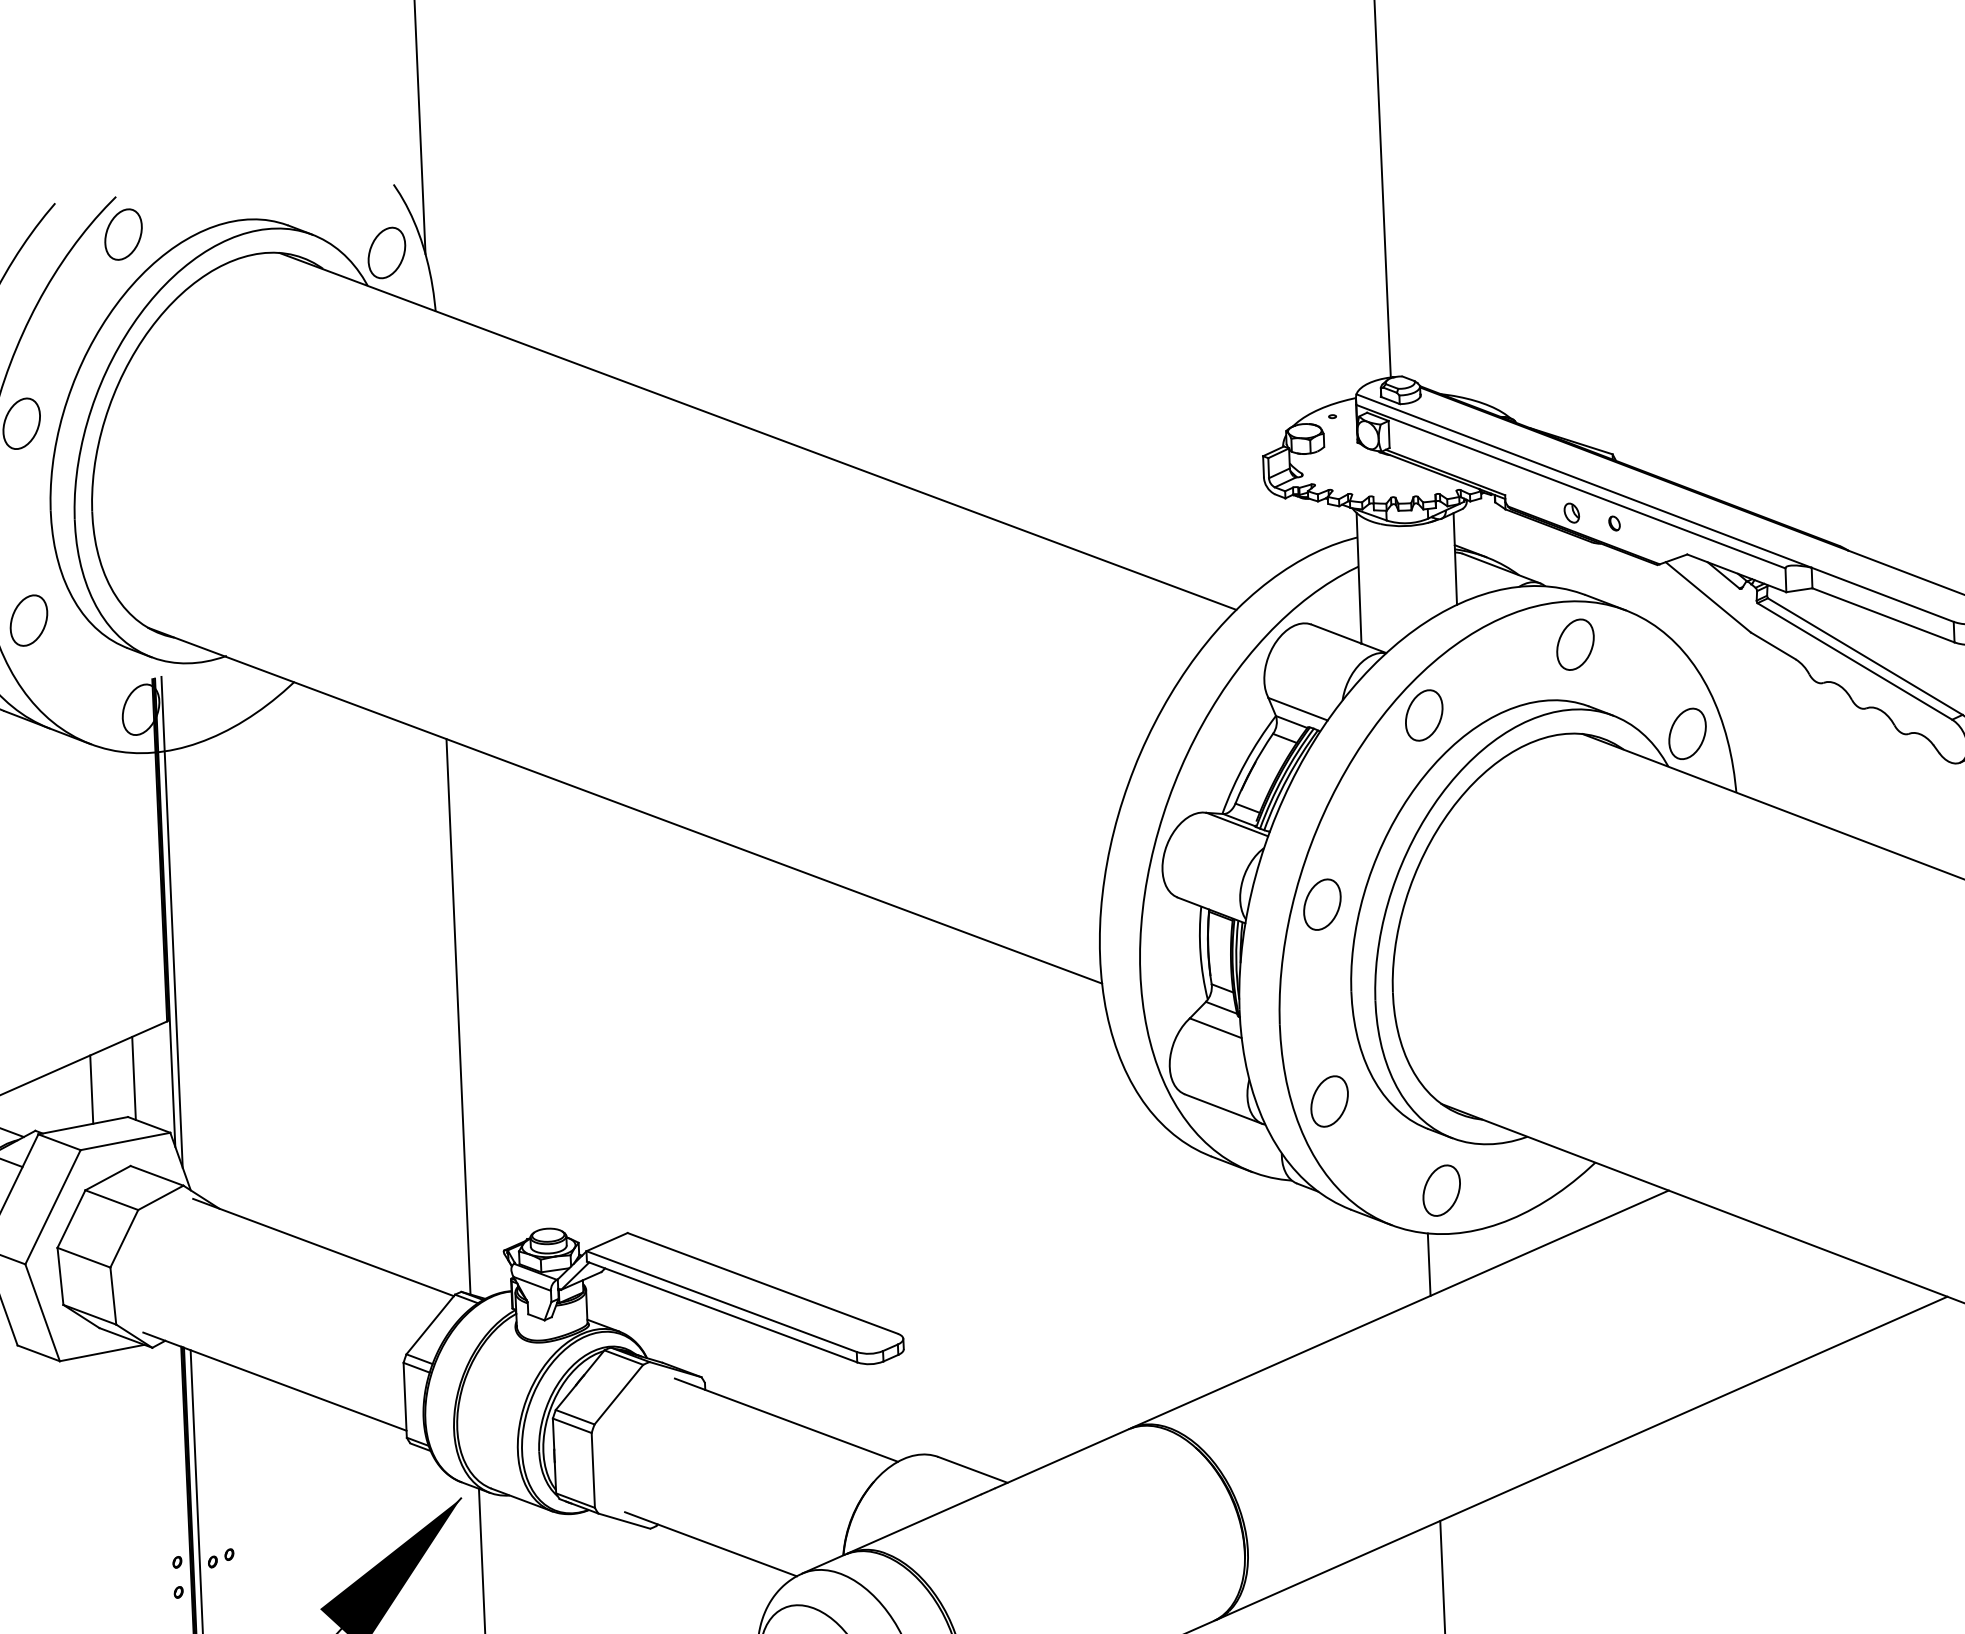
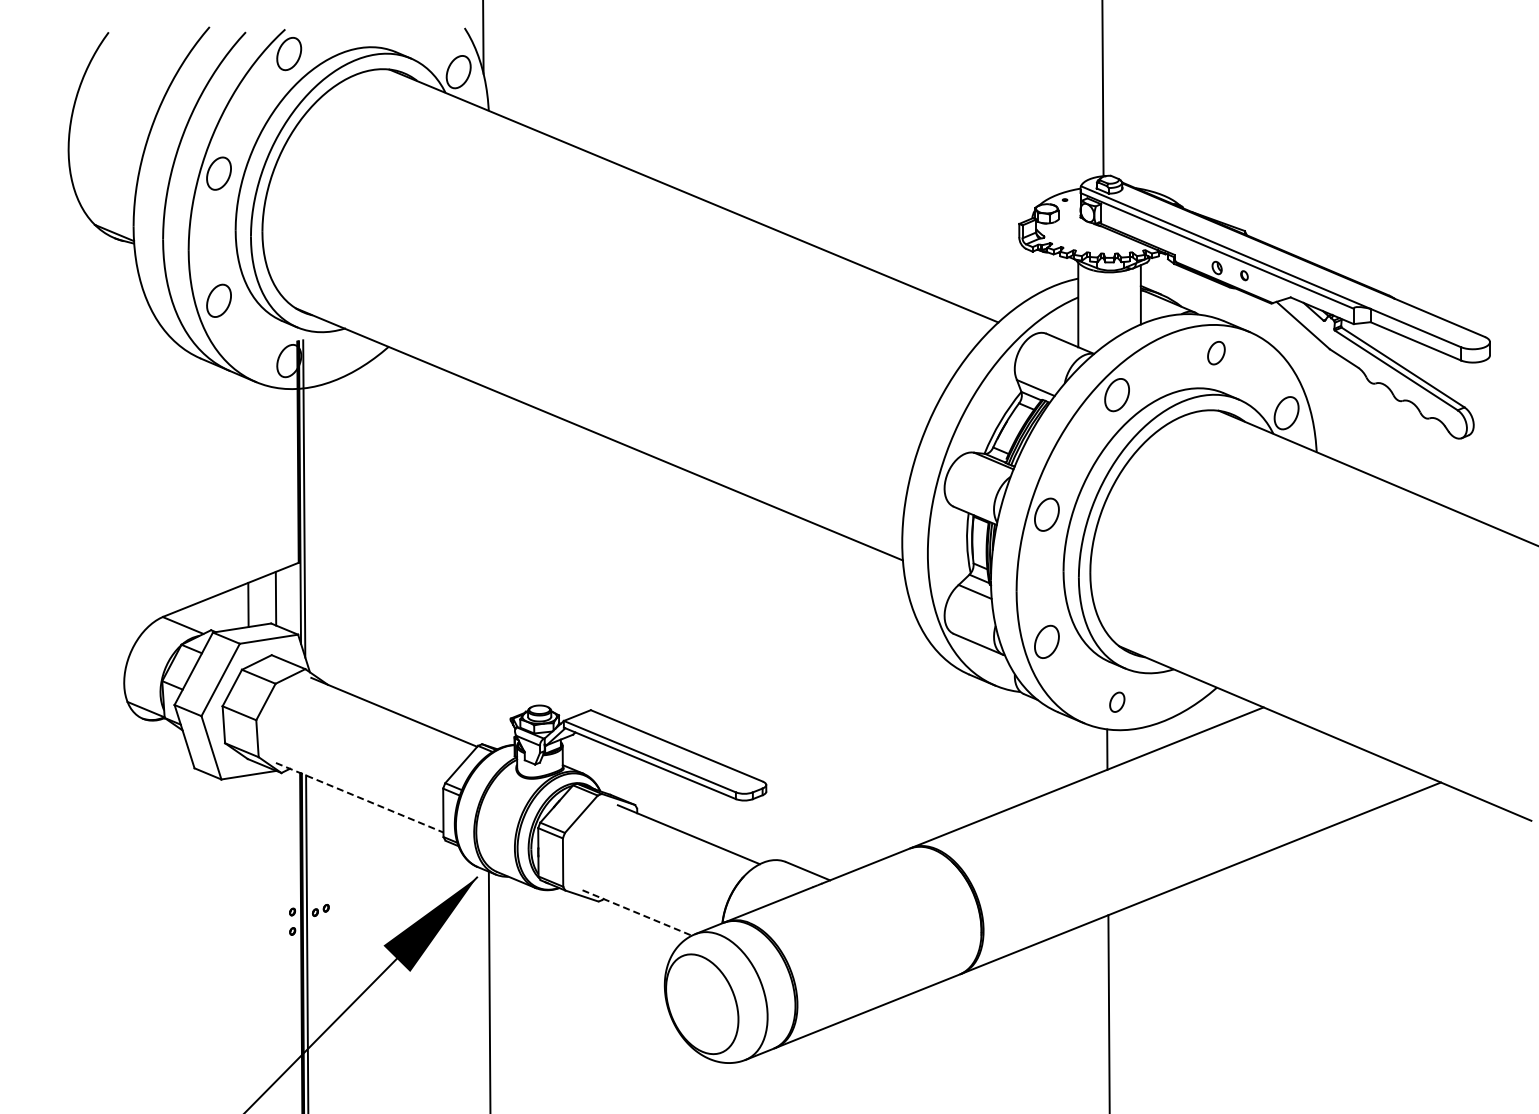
part: (1575, 645) -> (1216, 353), size x0.7
line: (457, 1016) -> (486, 566), removed
part: (1442, 1191) -> (1117, 702), size x0.6
line: (274, 1381) -> (359, 797), solid -> dashed
line: (711, 1545) -> (637, 913), solid -> dashed

